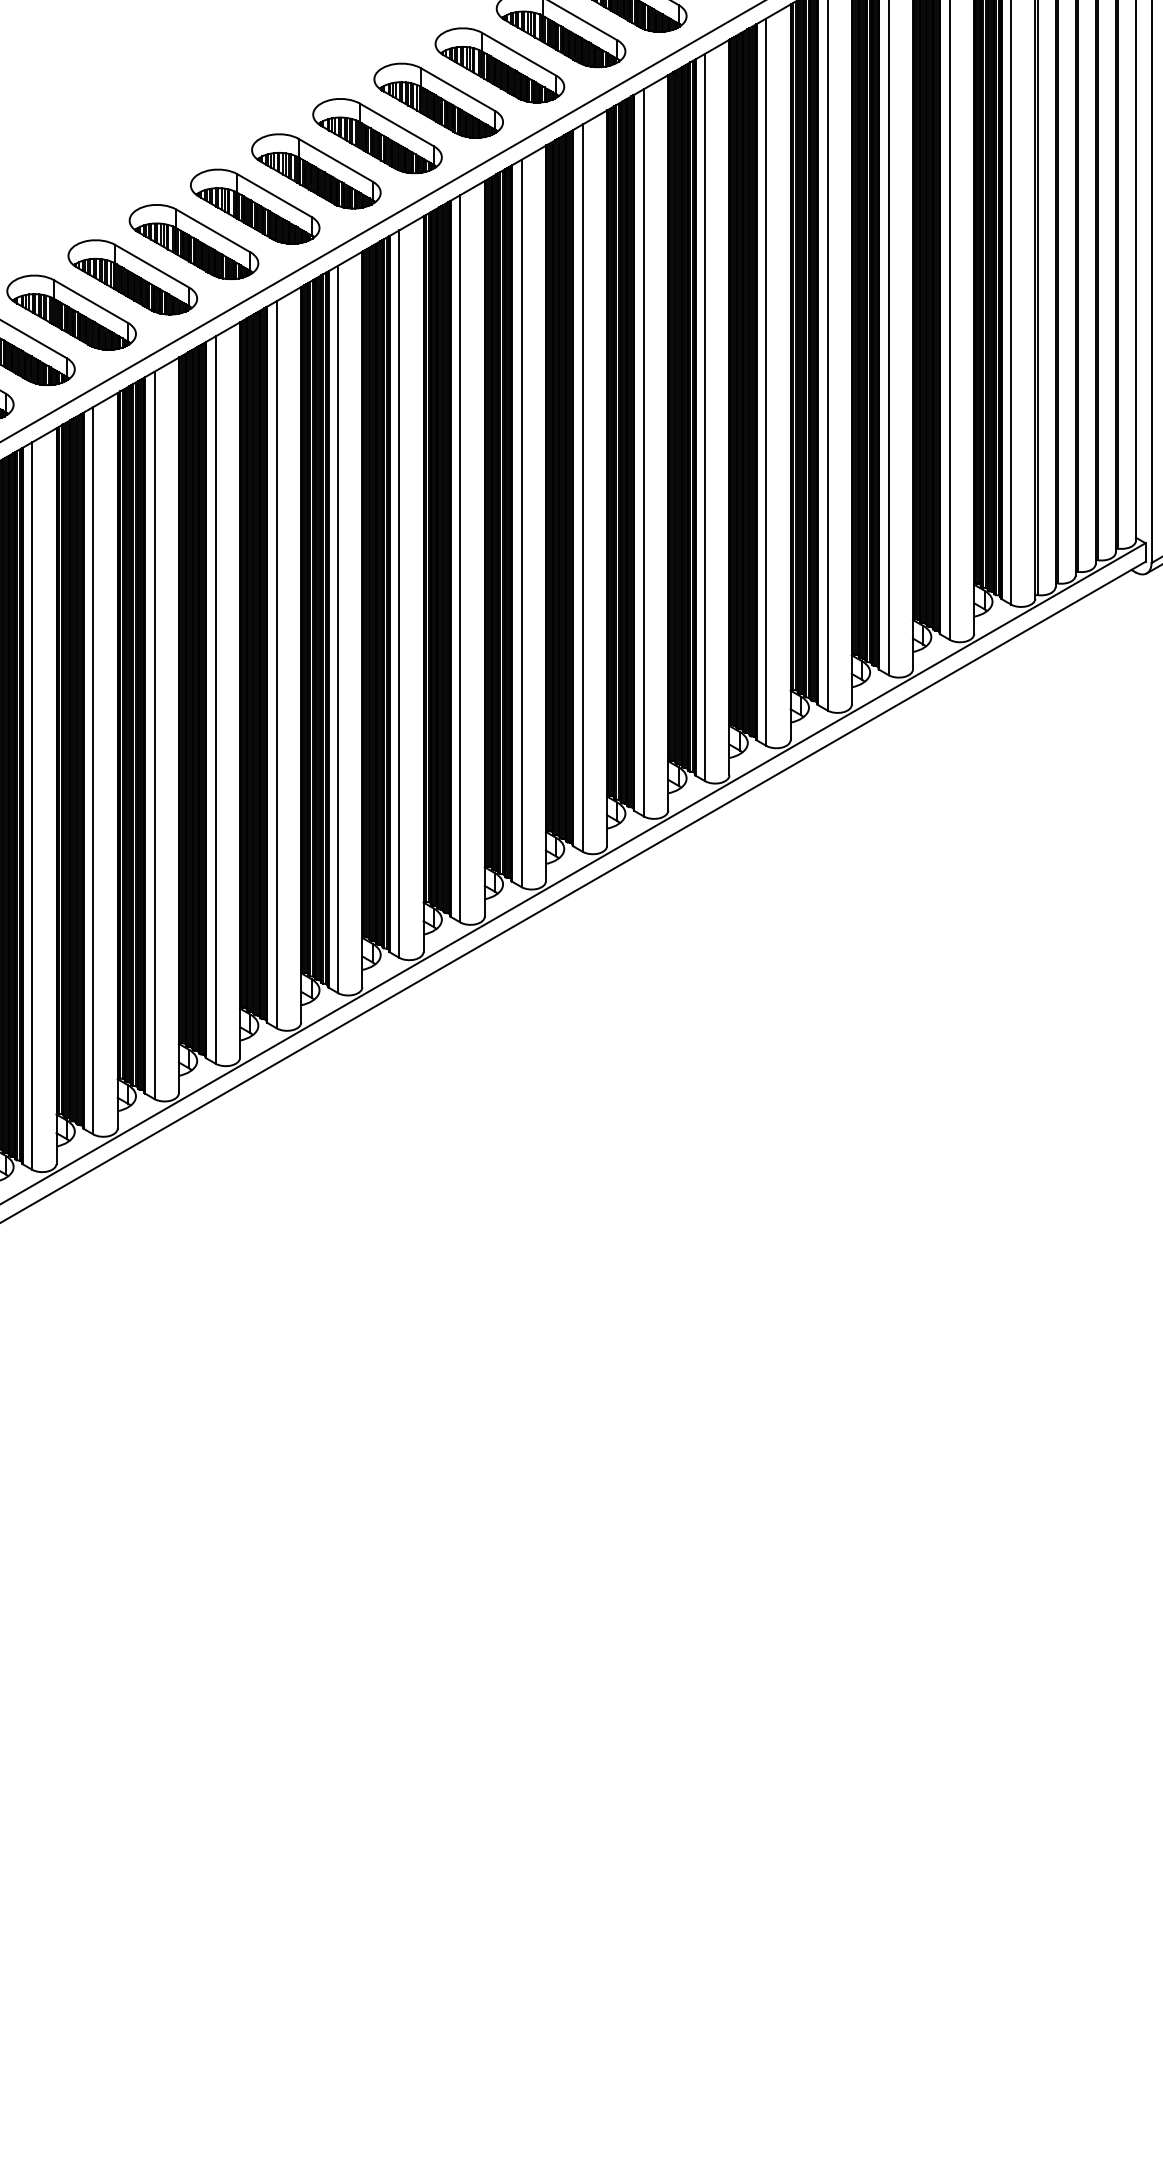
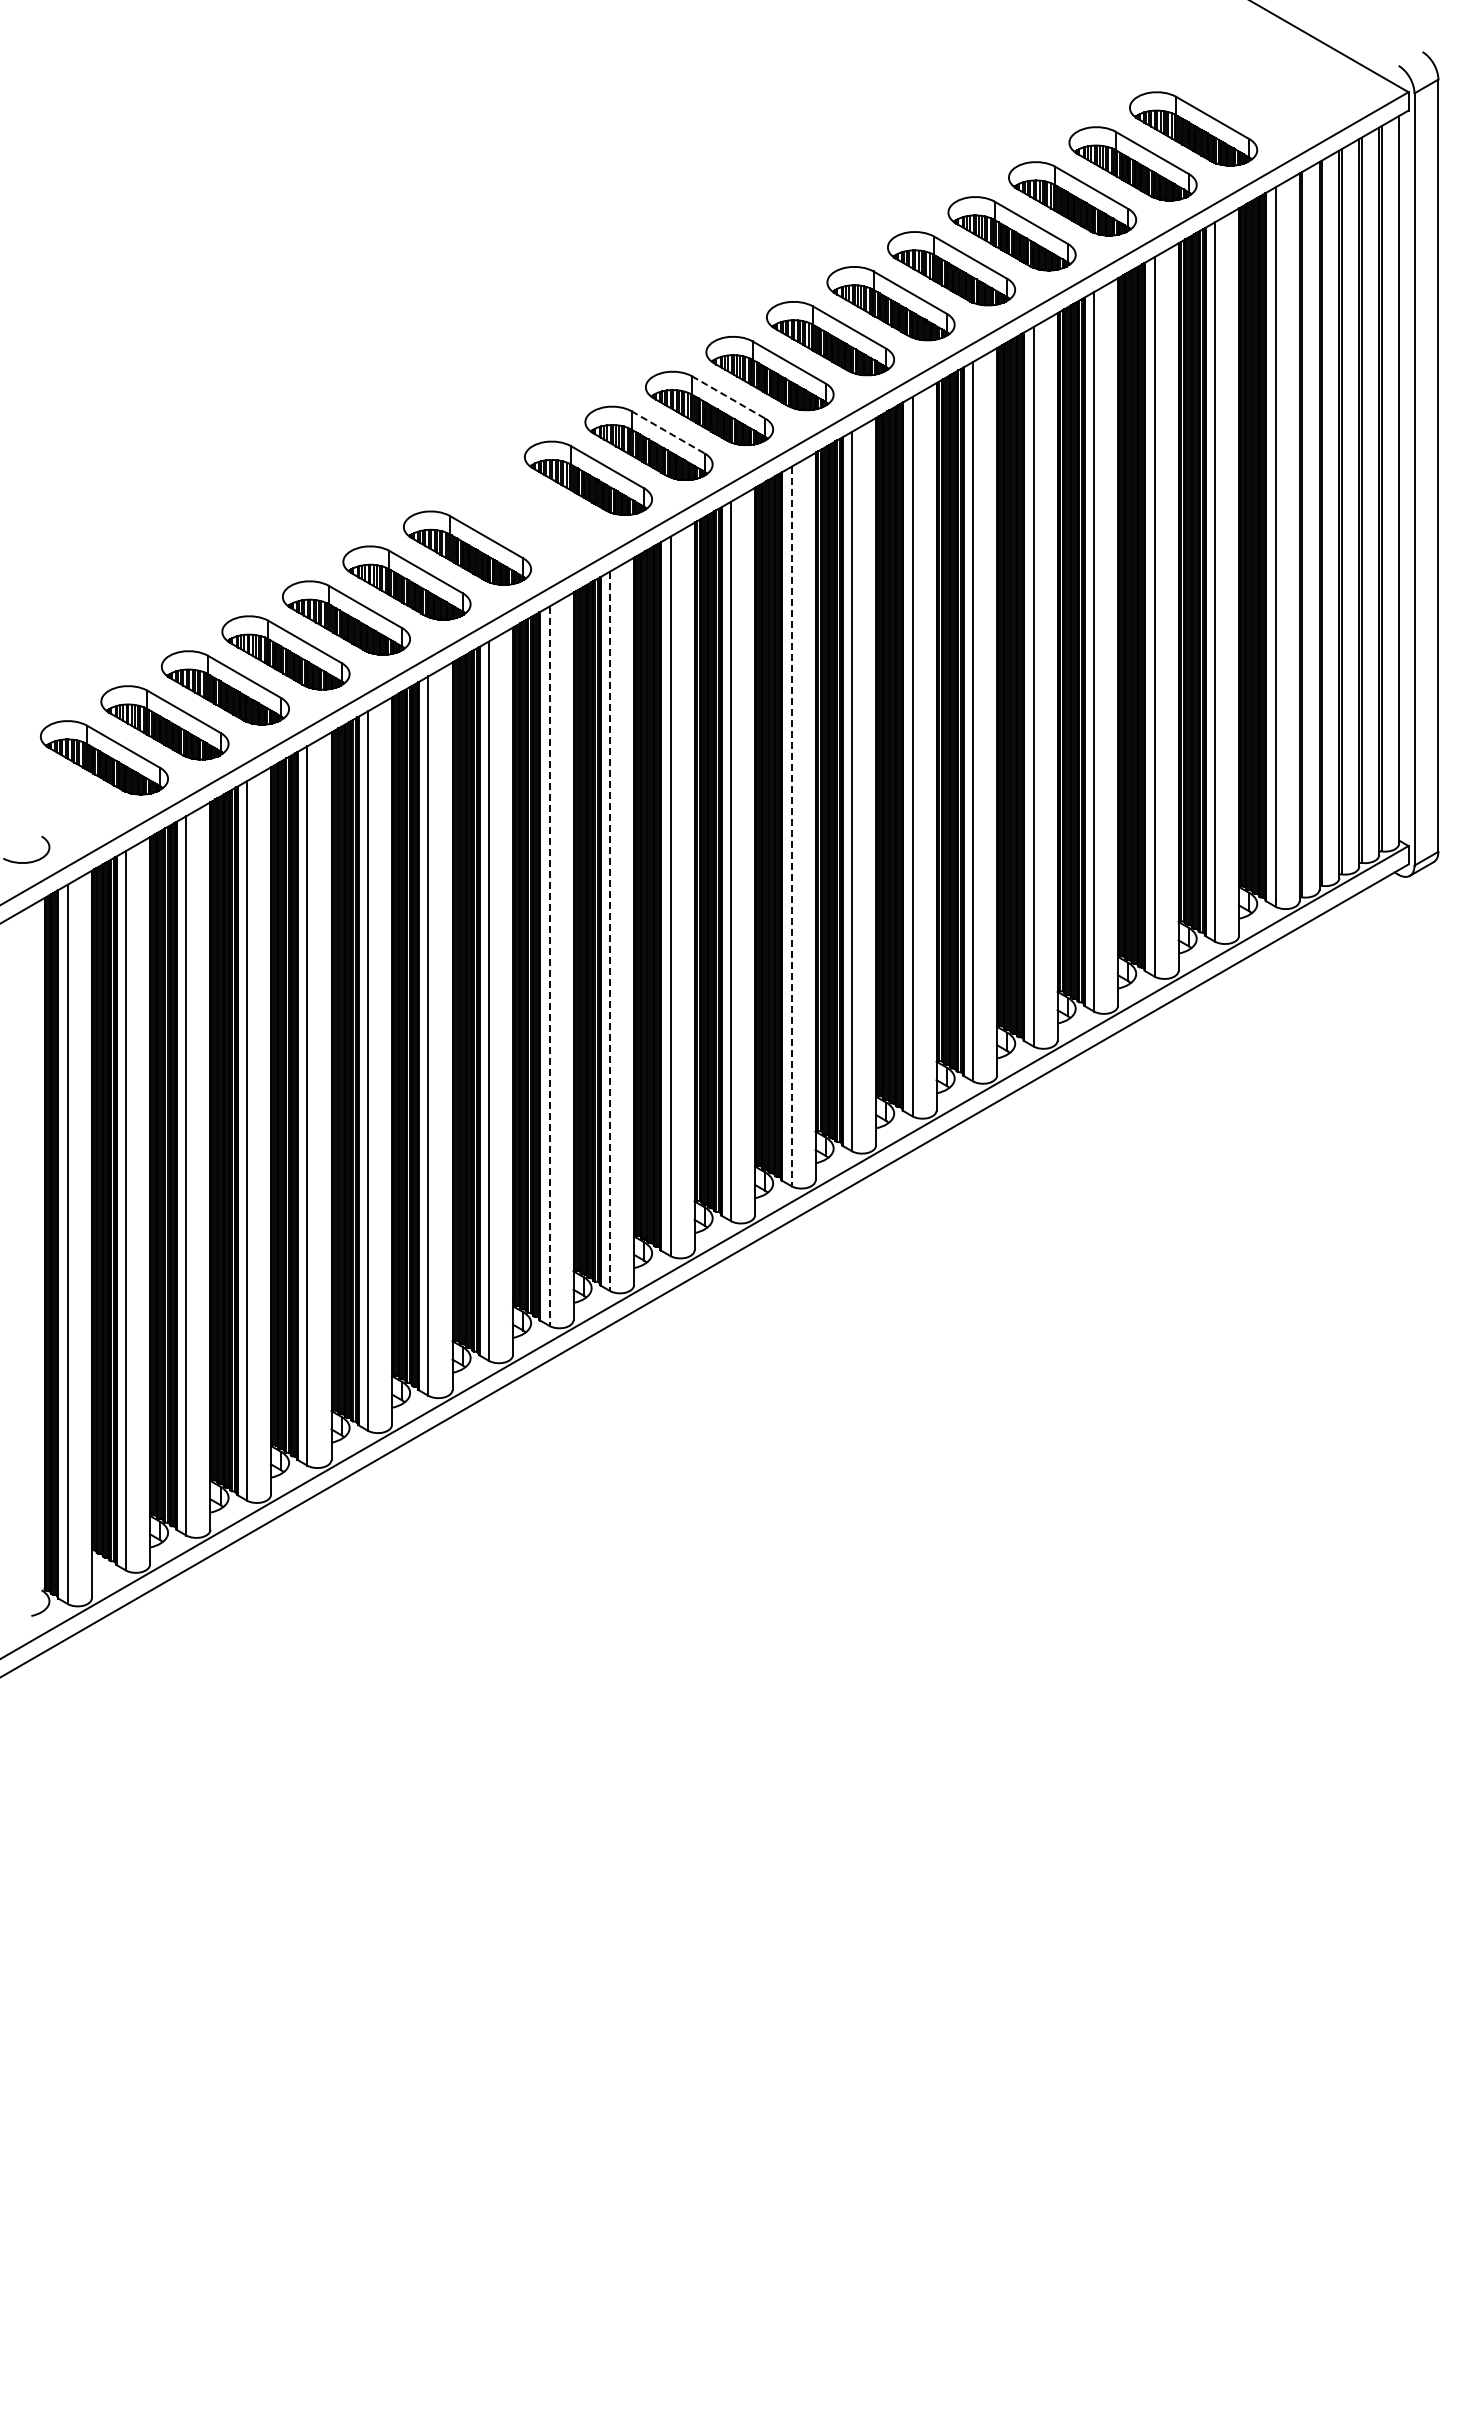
line: (458, 89) -> (729, 397), solid -> dashed
line: (397, 125) -> (668, 432), solid -> dashed
part: (254, 205) -> (527, 512), removed
line: (521, 523) -> (791, 826), solid -> dashed
line: (338, 629) -> (610, 931), solid -> dashed
line: (276, 665) -> (549, 966), solid -> dashed

